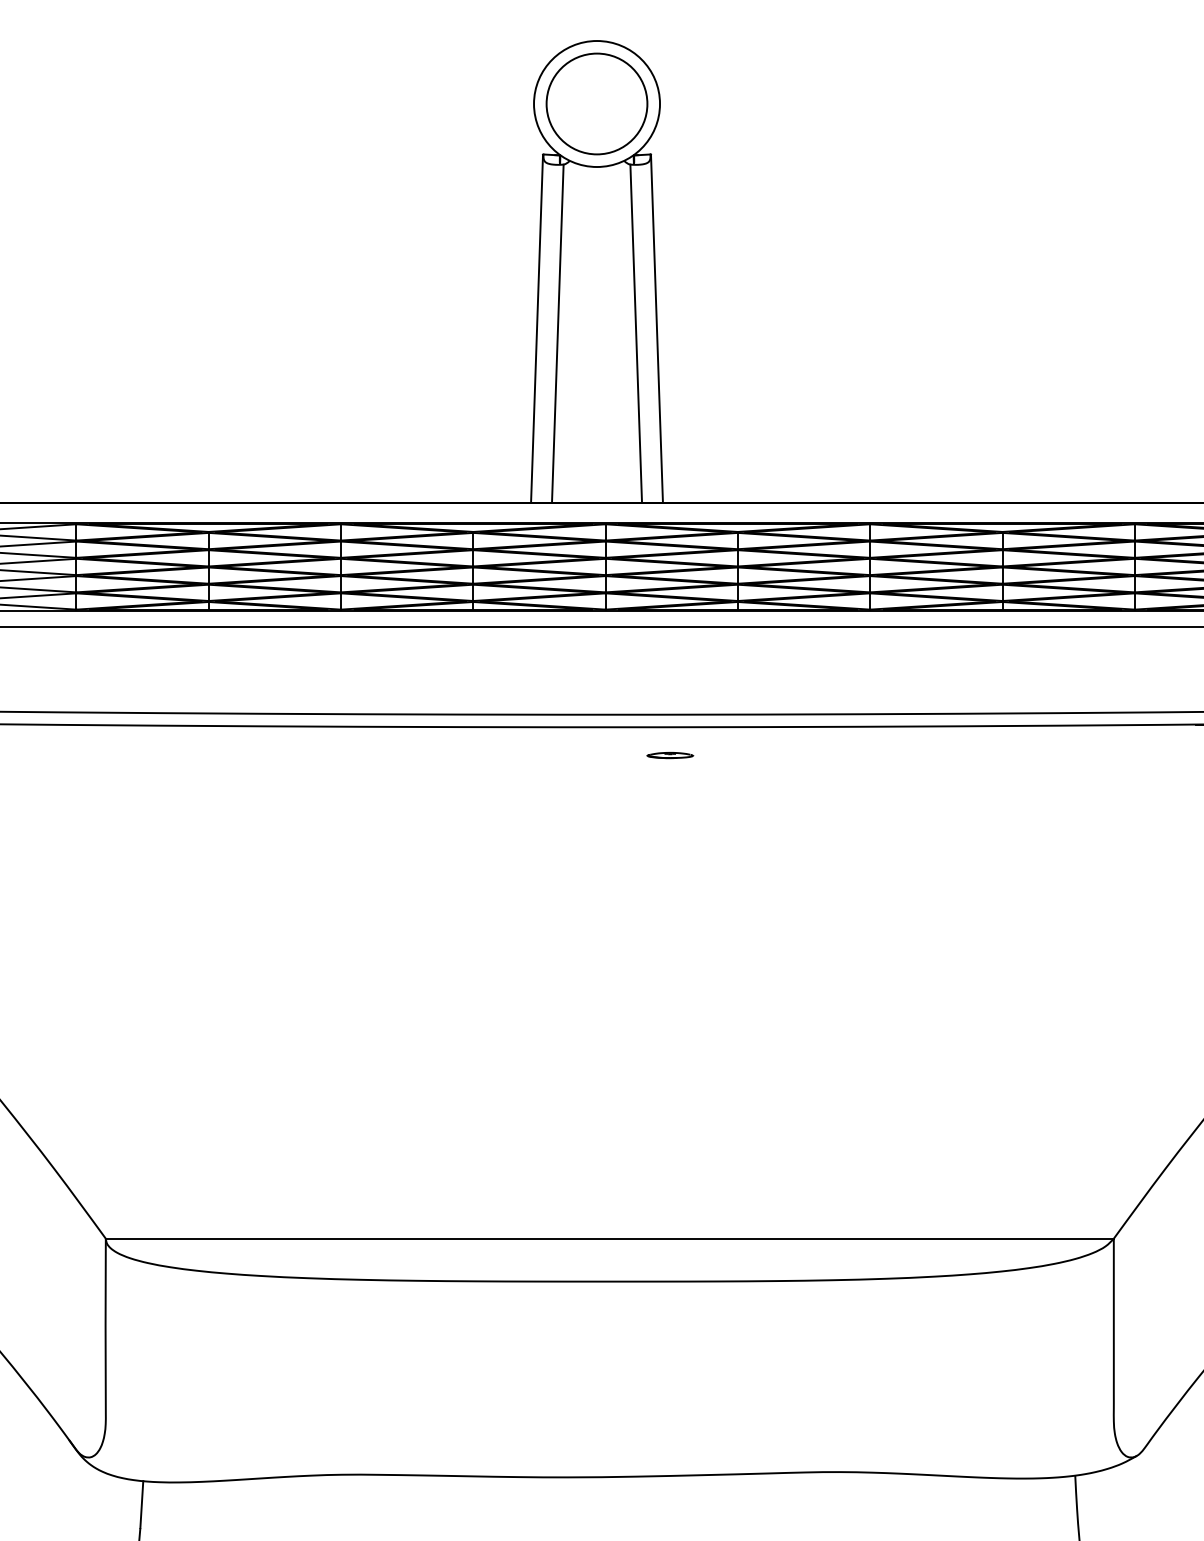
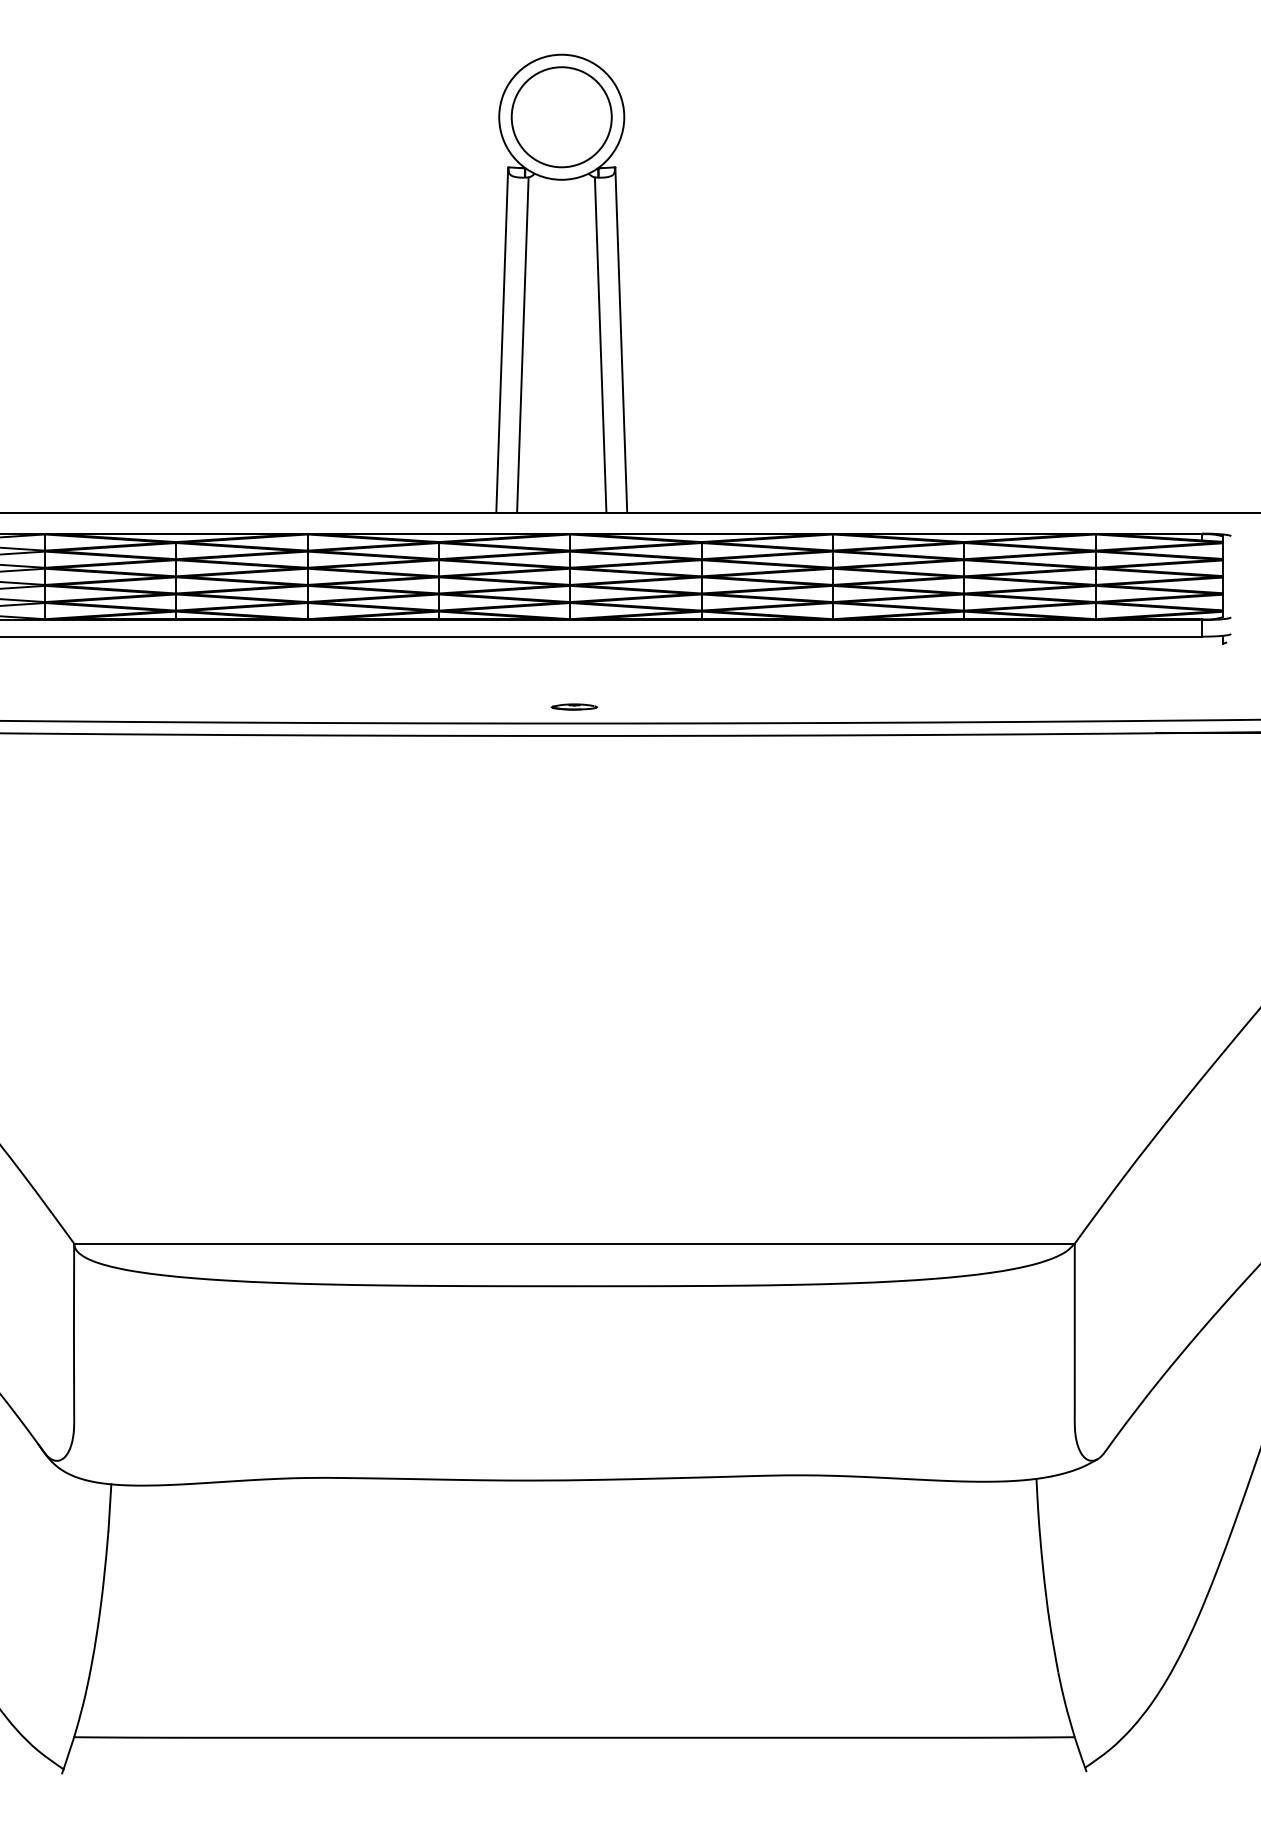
part: (670, 755) -> (574, 706), moved

